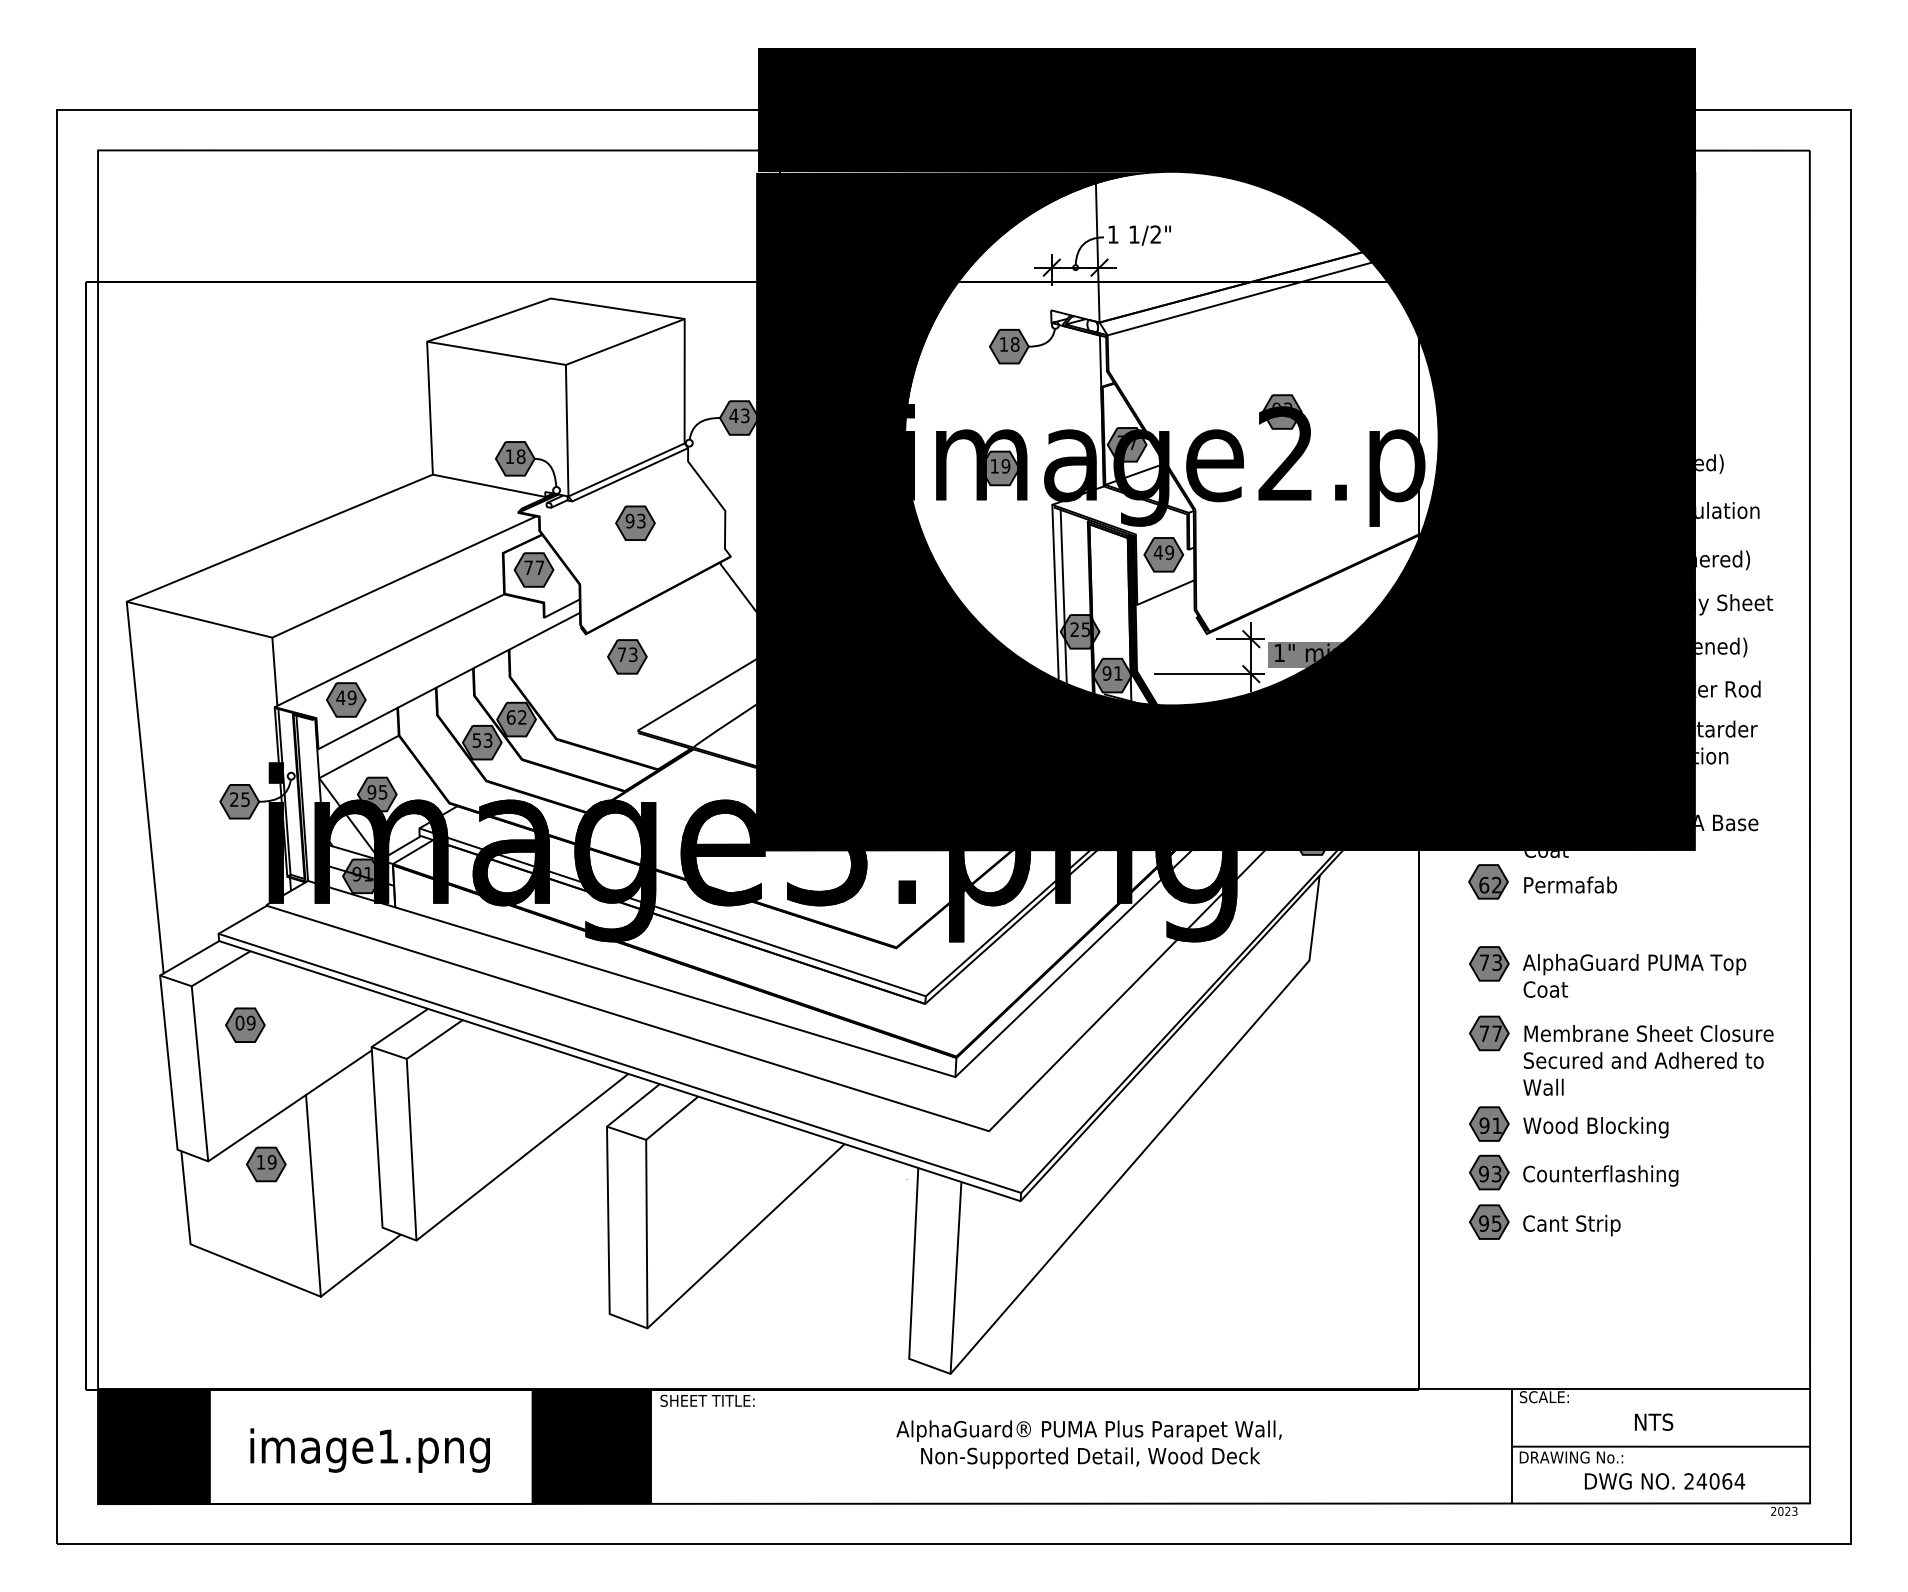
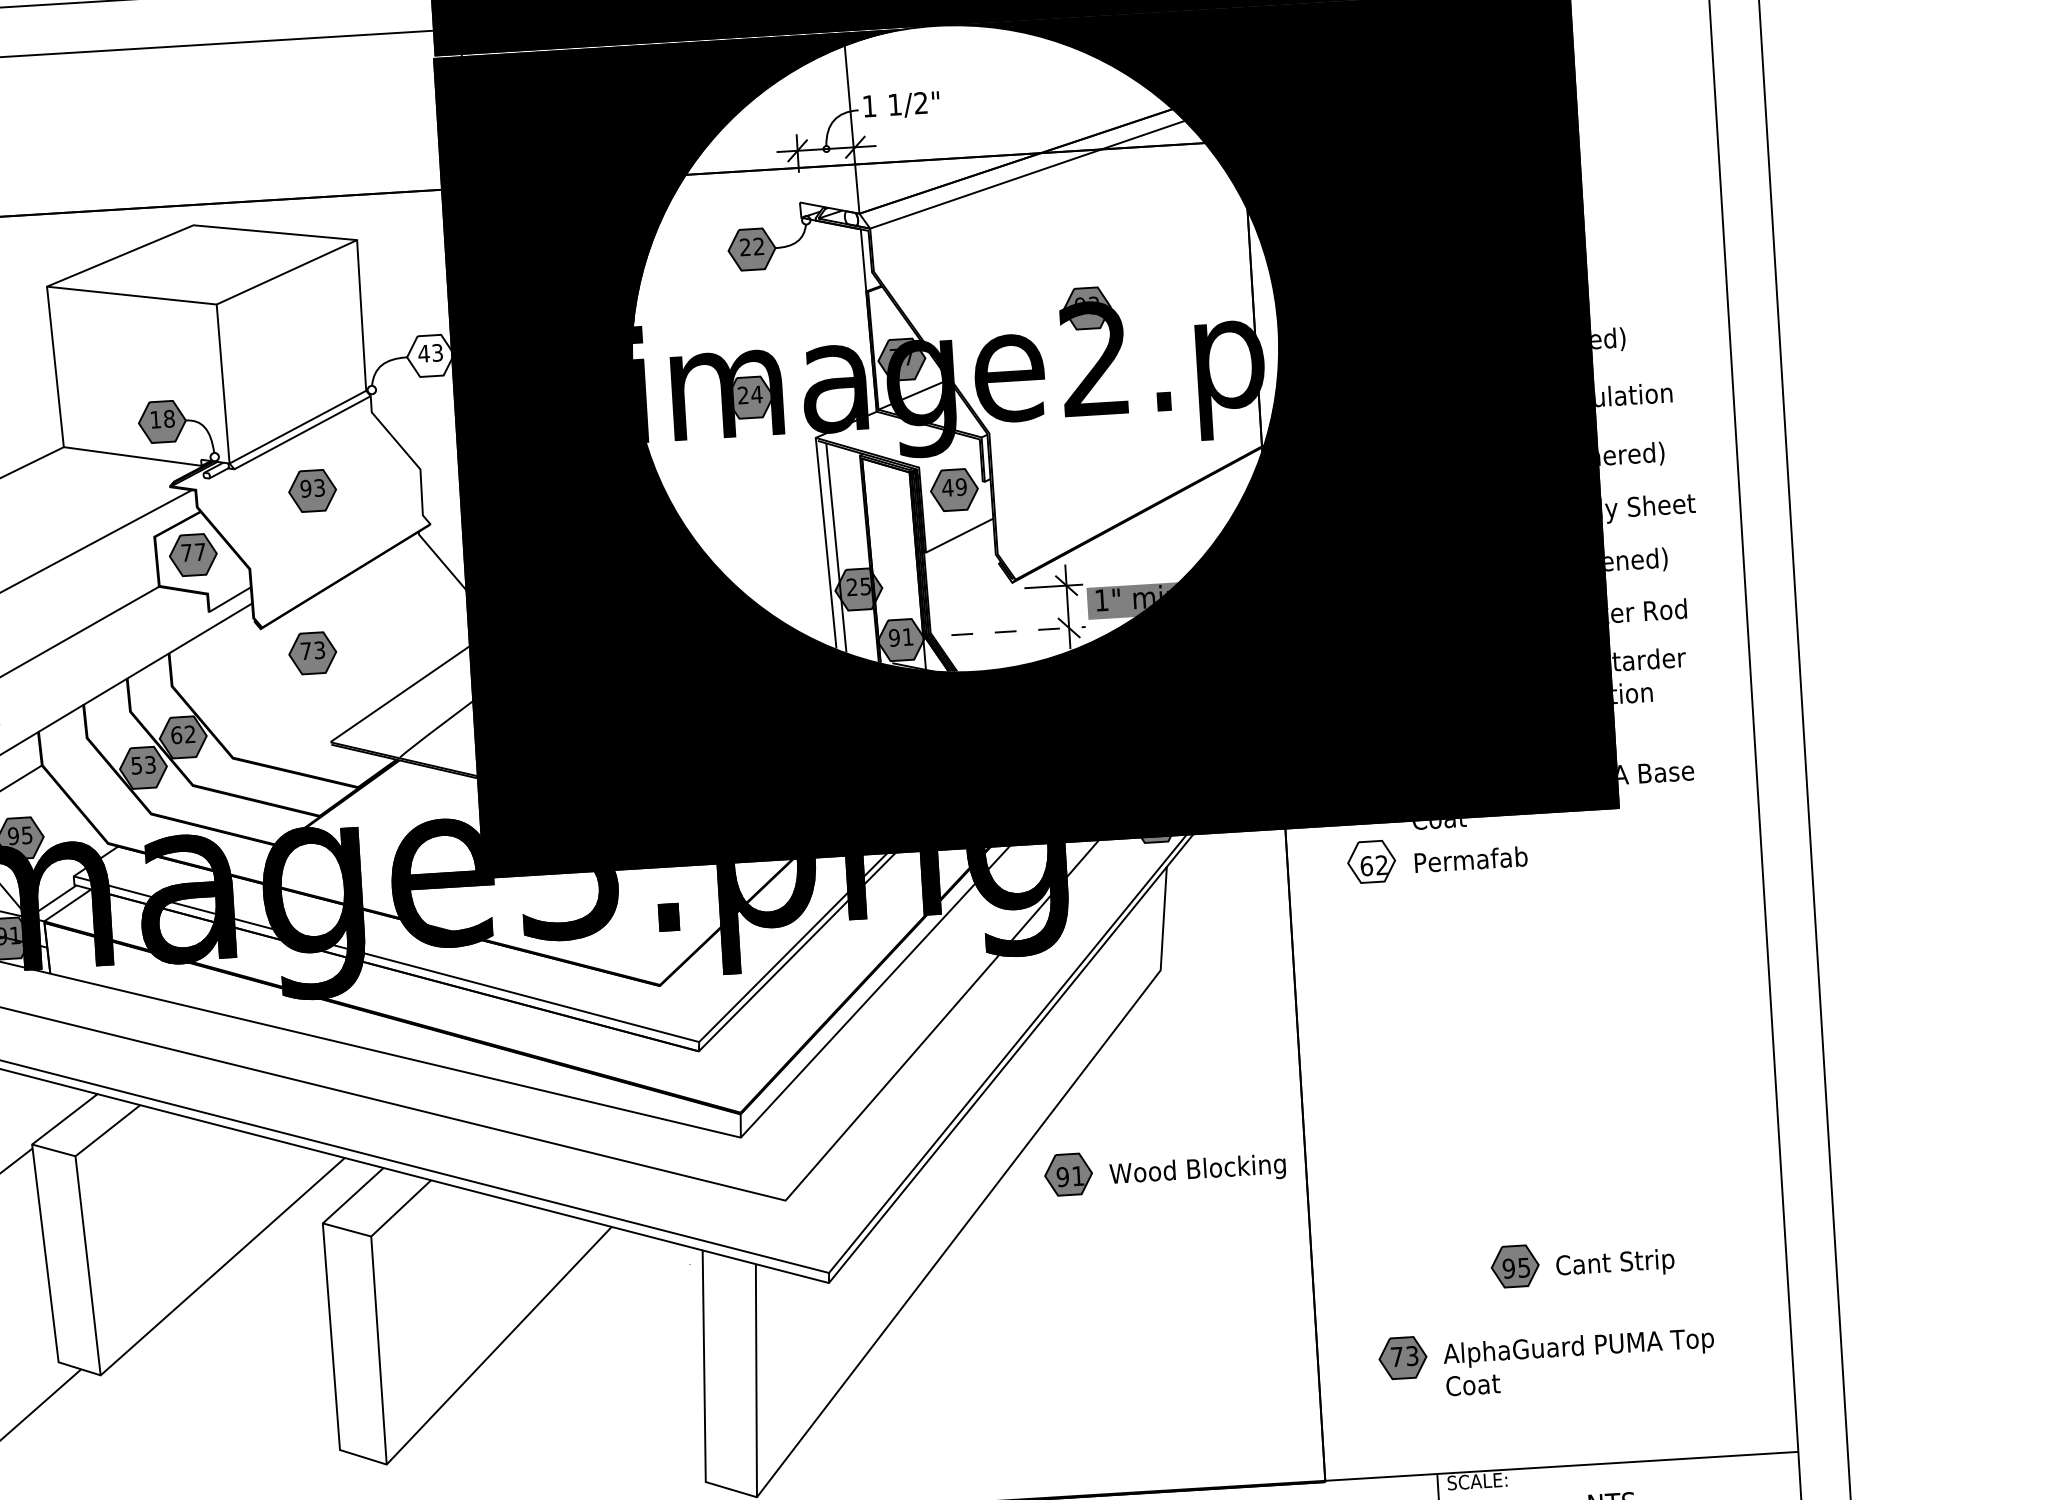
text: (1009, 344) -> (752, 246), 18 -> 22
fill: (738, 417) -> (429, 355), removed
text: (1000, 466) -> (750, 395), 19 -> 24
line: (1210, 674) -> (1019, 631), solid -> dashed
fill: (1488, 881) -> (1371, 861), removed
part: (1607, 971) -> (1546, 1358), moved
part: (1621, 1055) -> (1545, 1062), removed
part: (1568, 1123) -> (1164, 1168), moved
part: (1573, 1172) -> (1496, 1207), removed
part: (1544, 1221) -> (1581, 1261), moved

